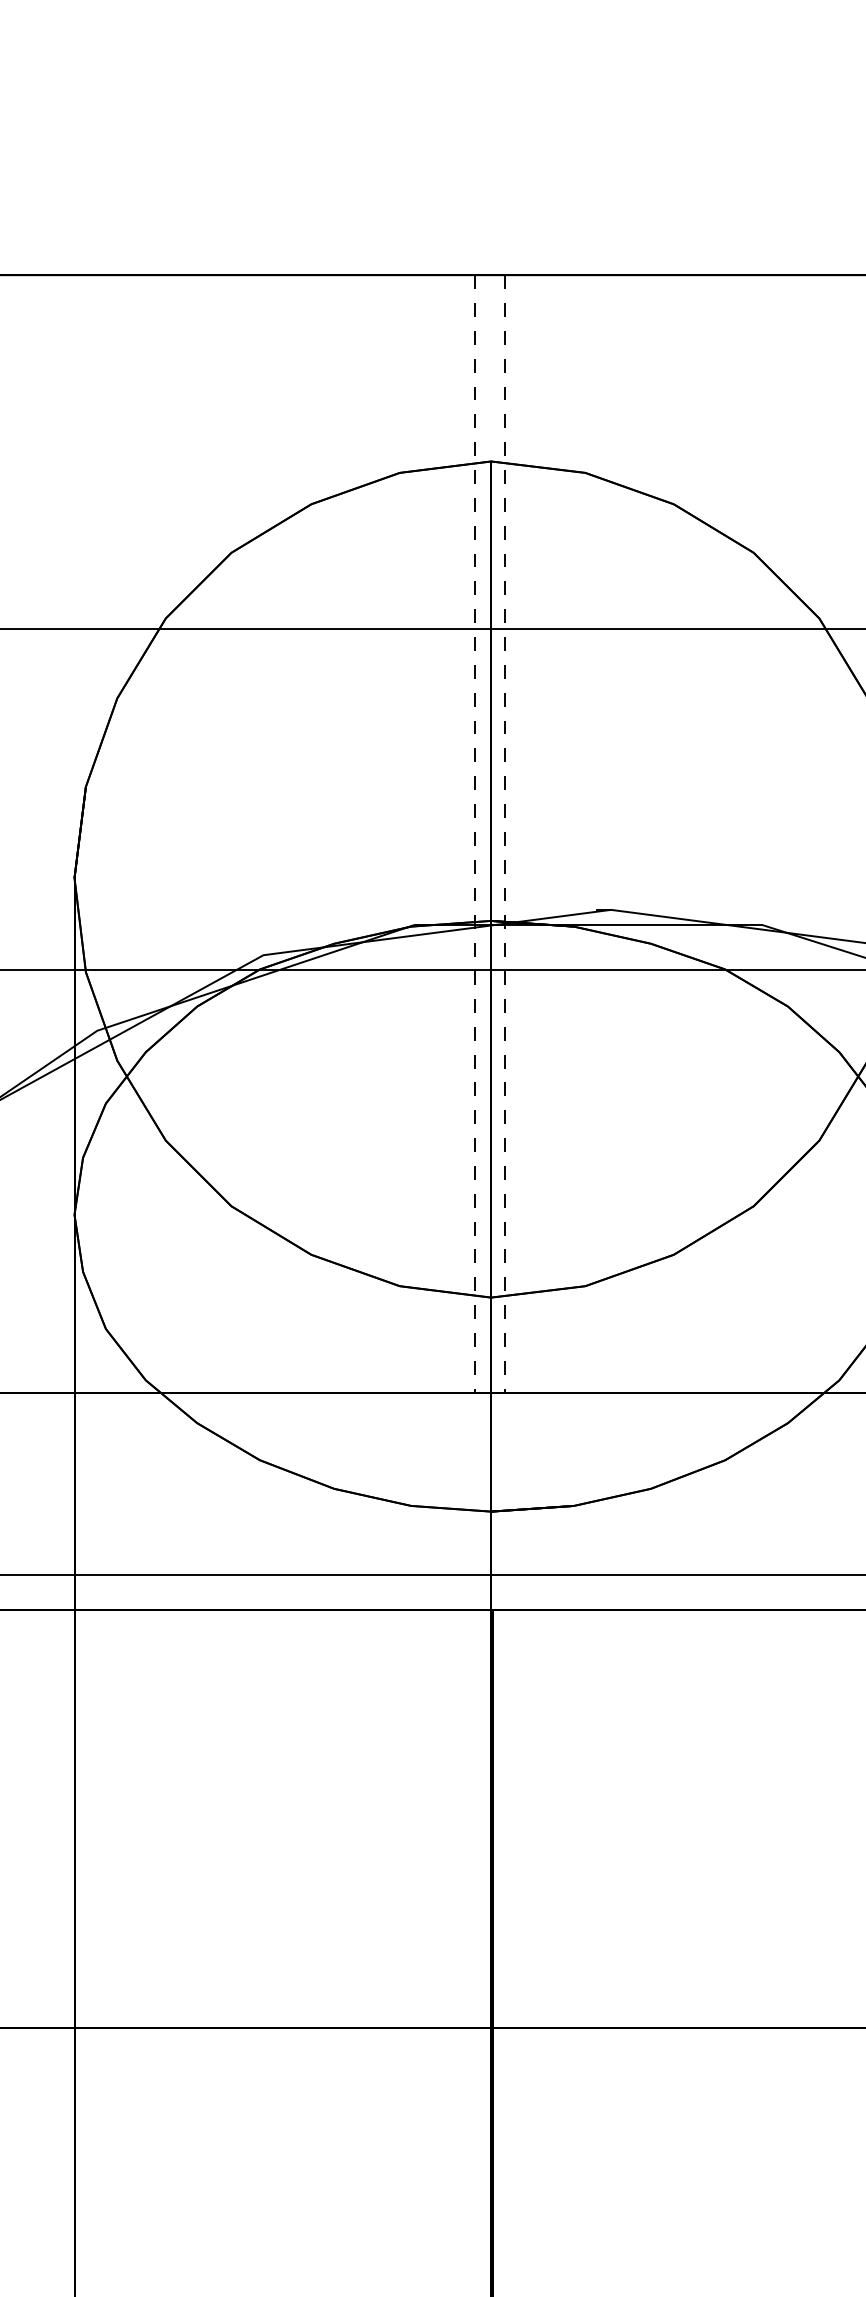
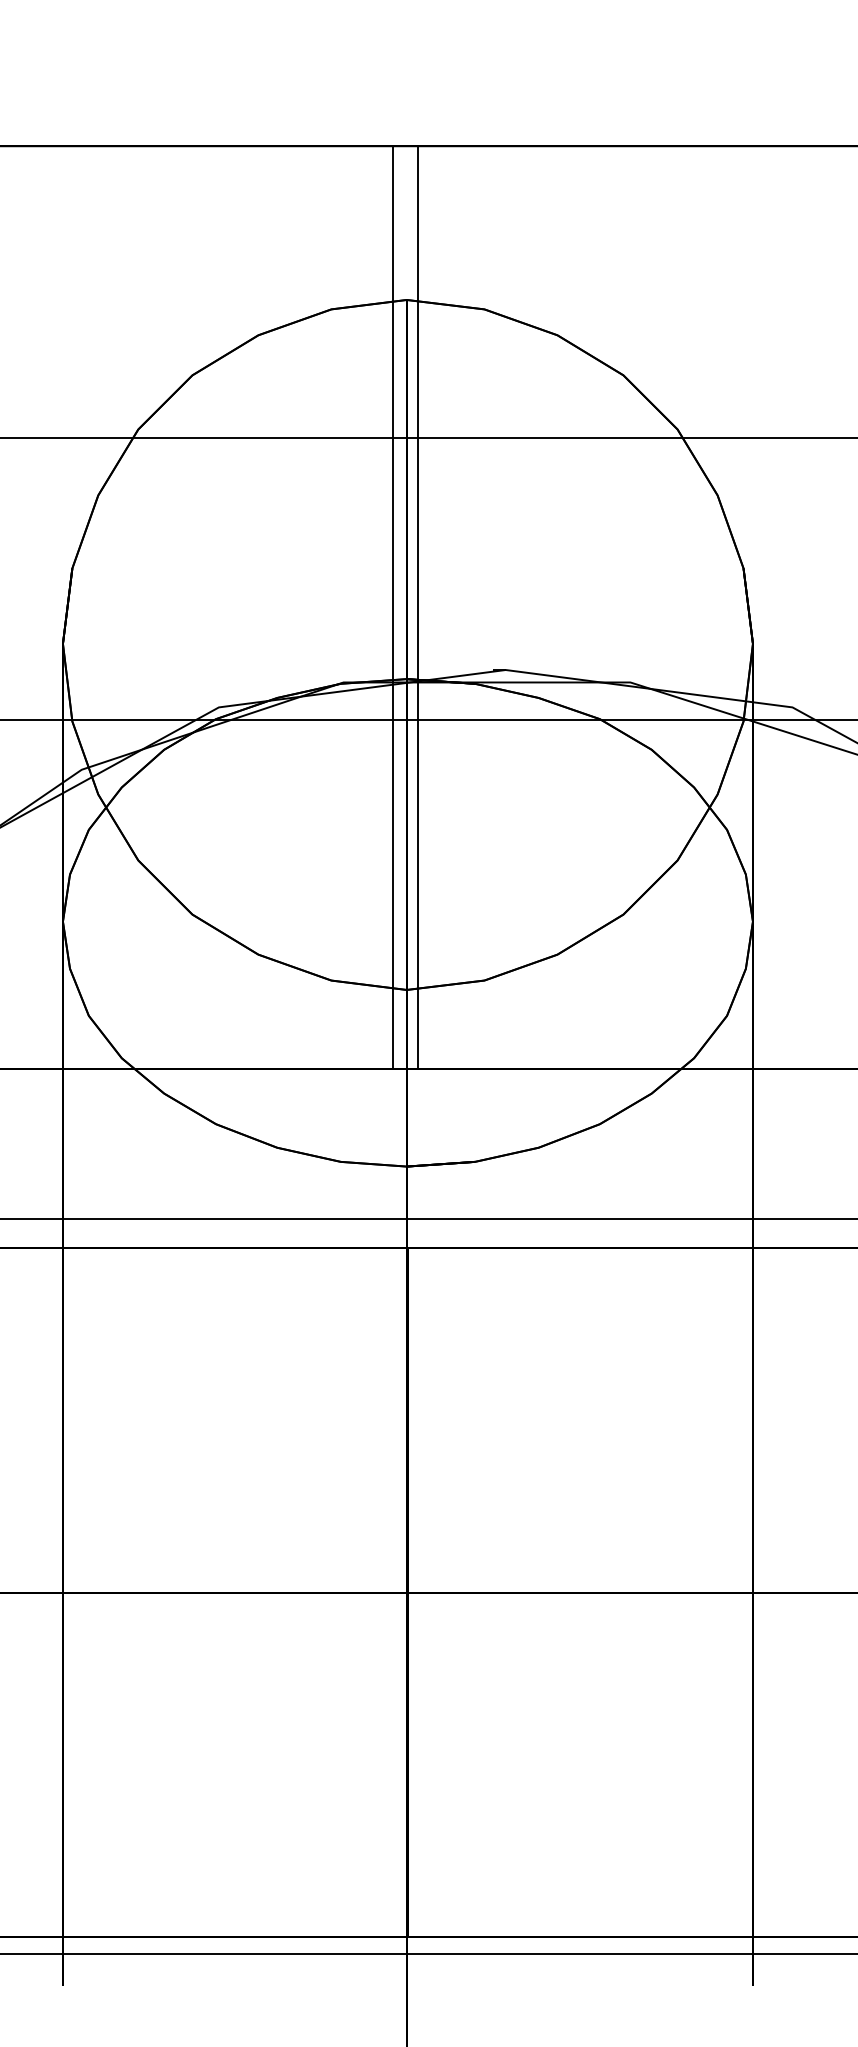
line: (475, 835) -> (393, 608), dashed -> solid
line: (505, 835) -> (418, 608), dashed -> solid

